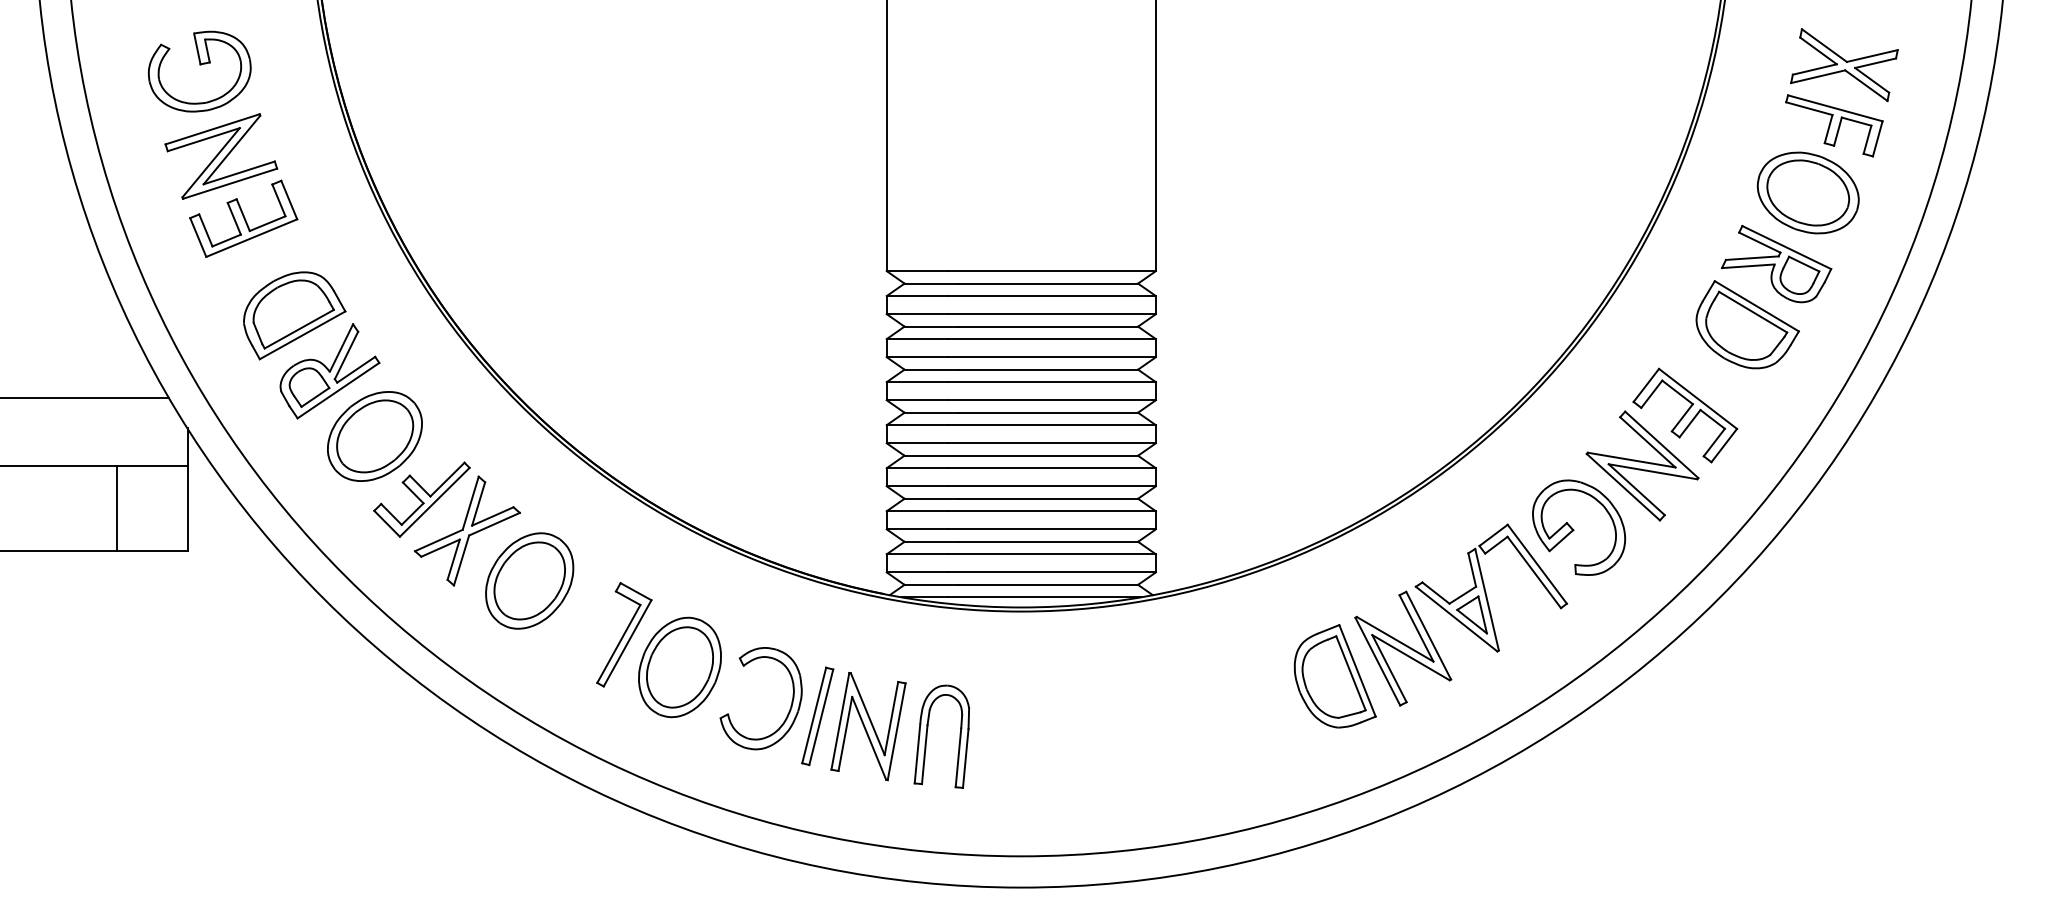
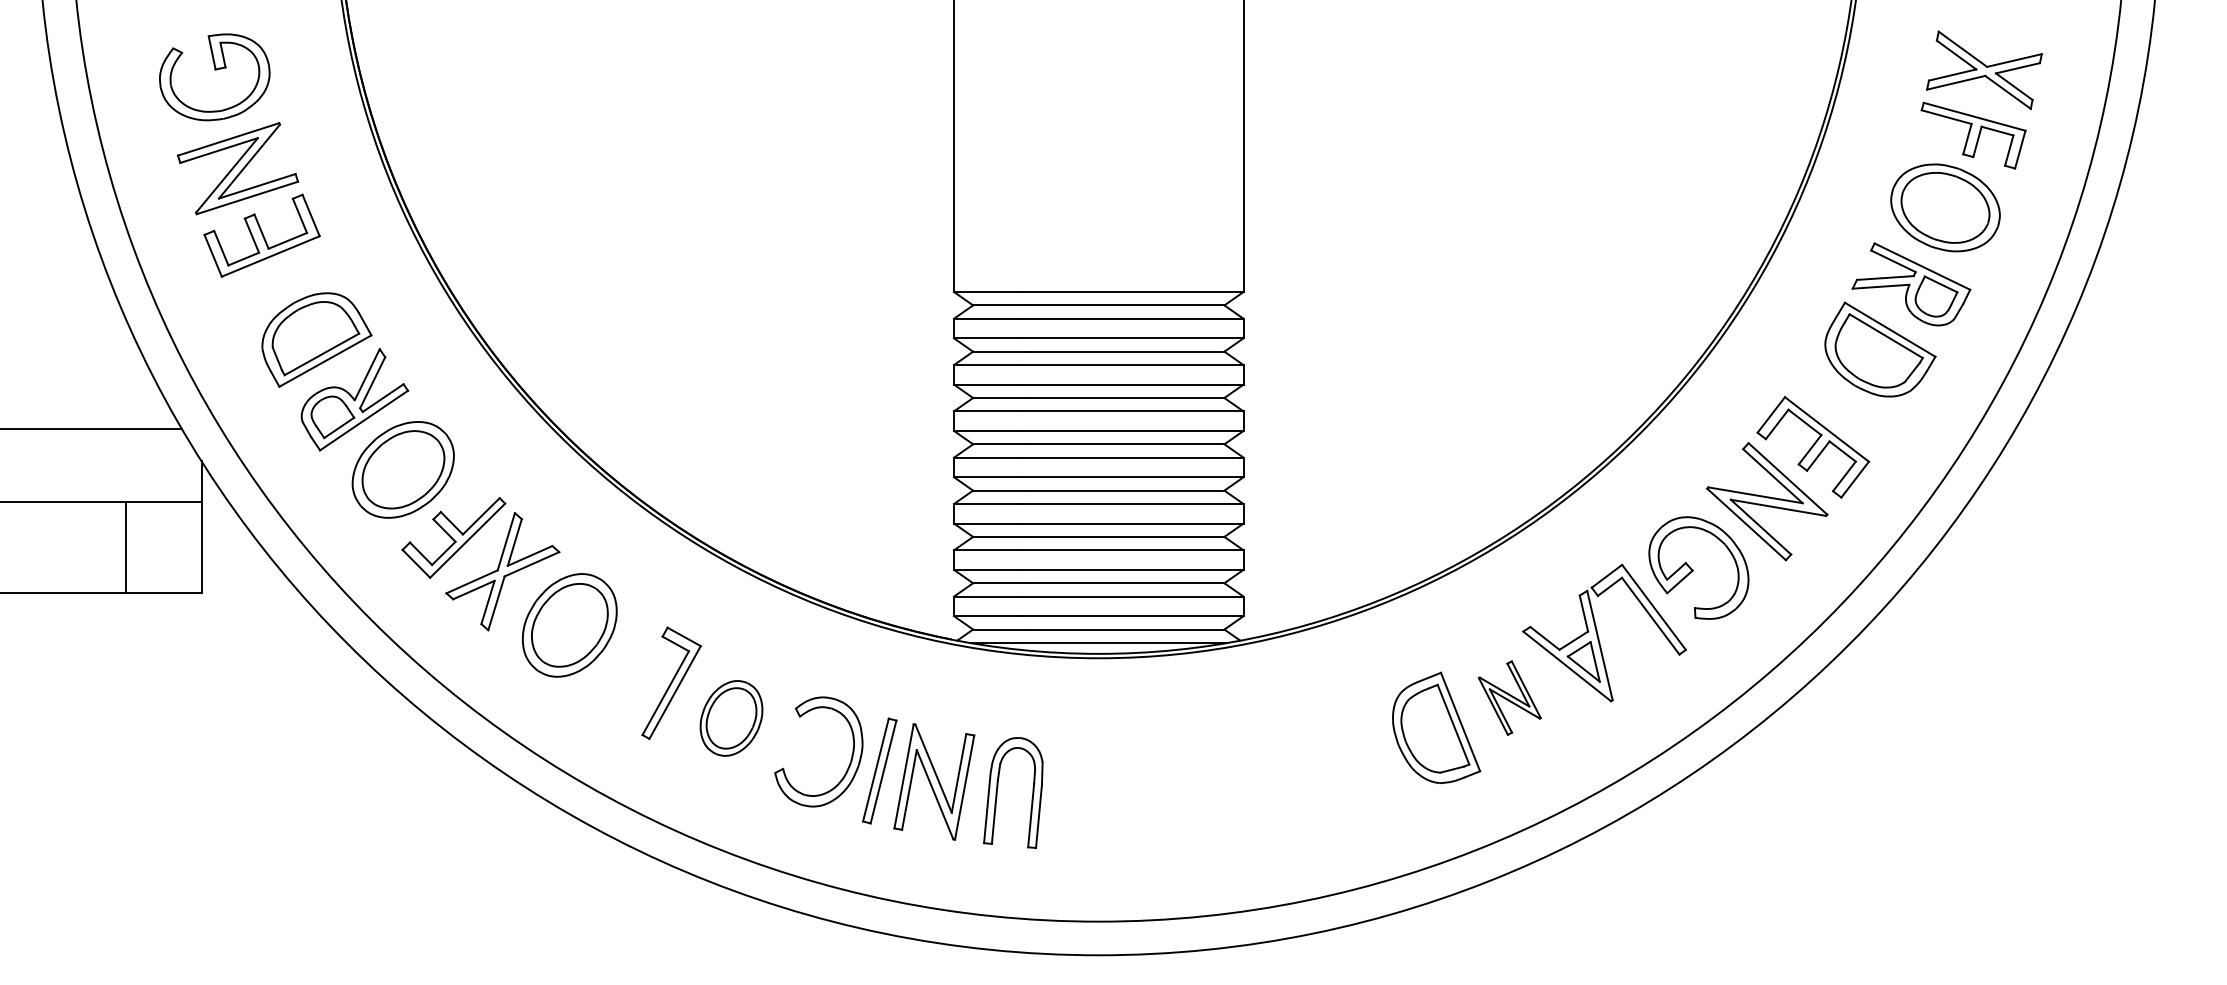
part: (1403, 648) -> (1510, 698), size x0.6
part: (679, 667) -> (730, 718), size x0.7

